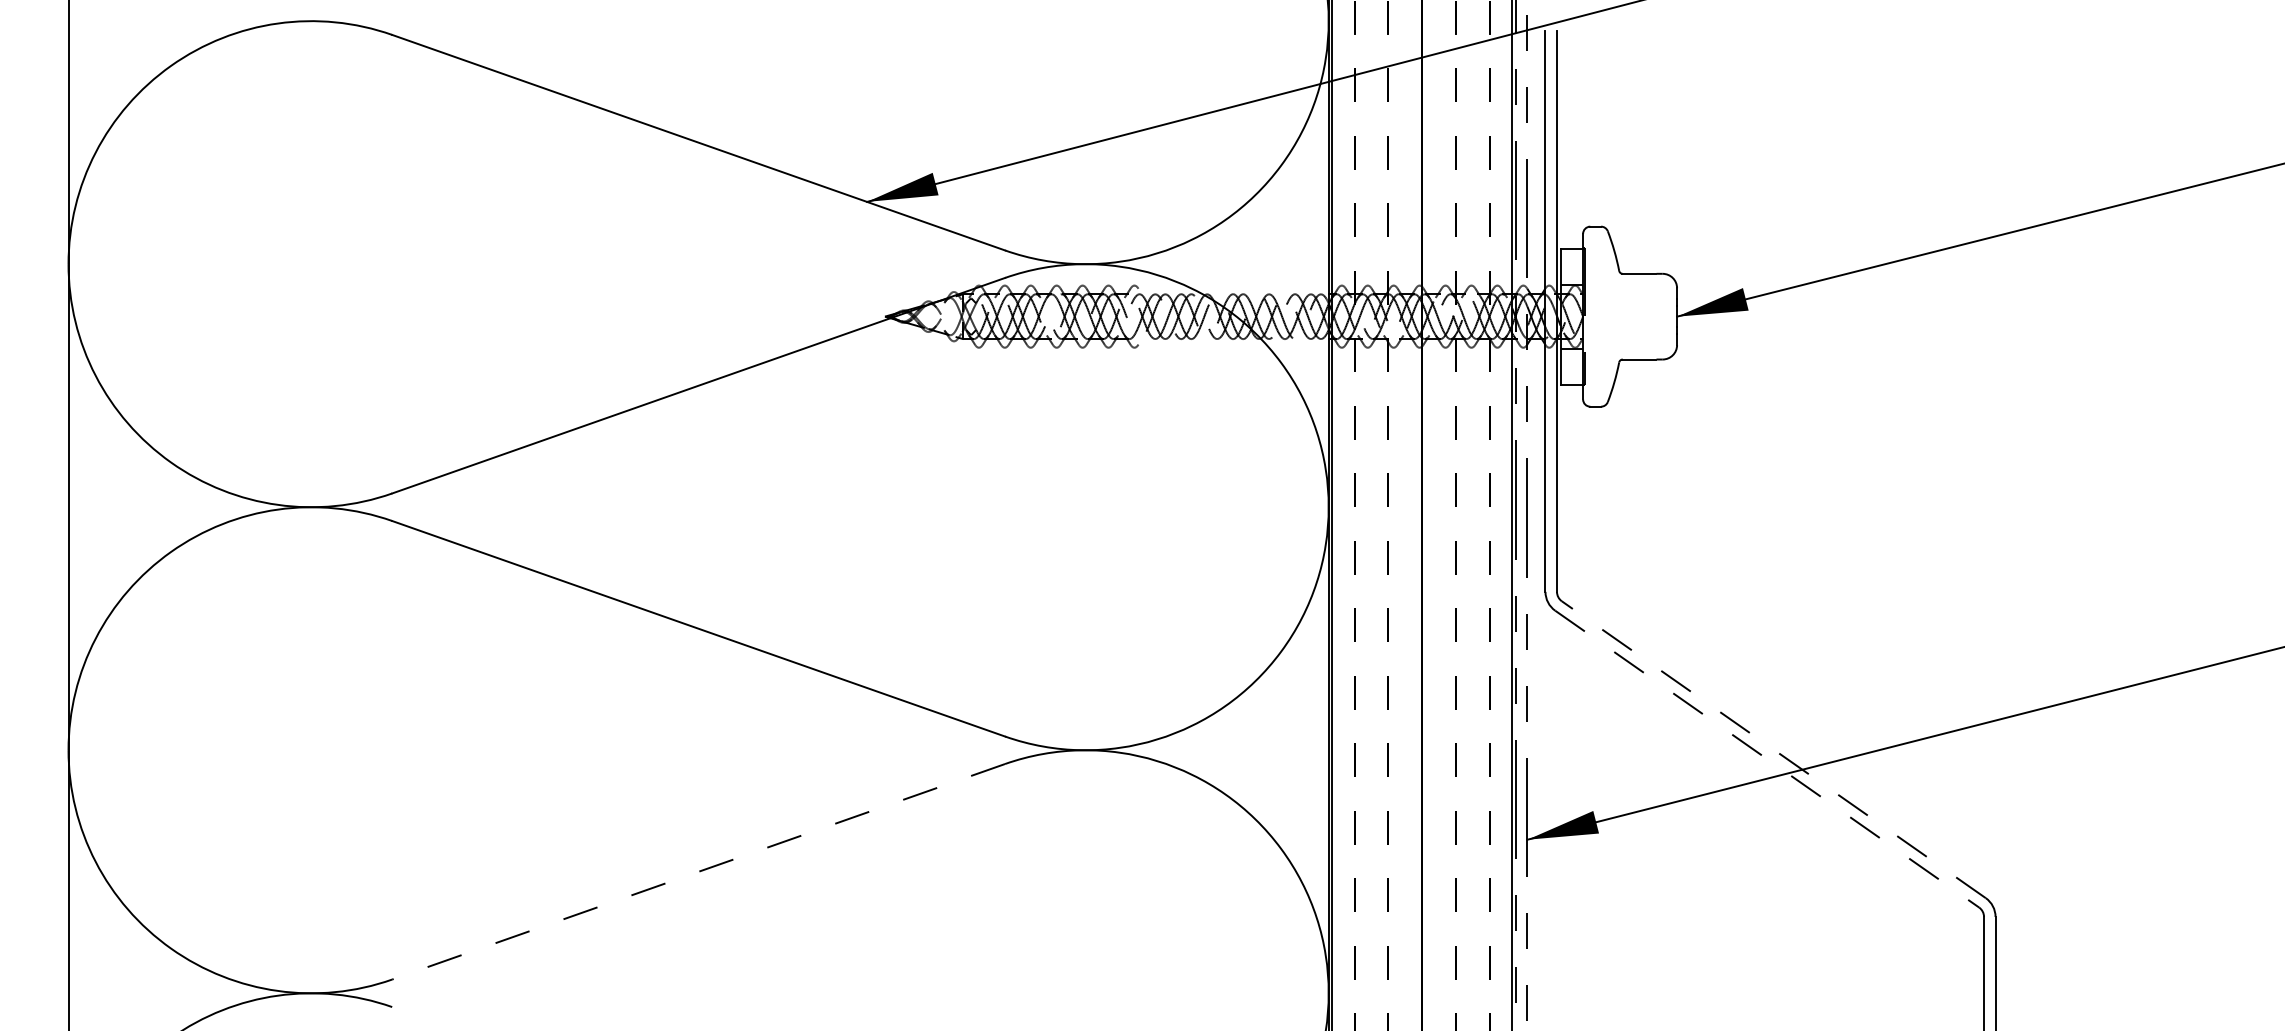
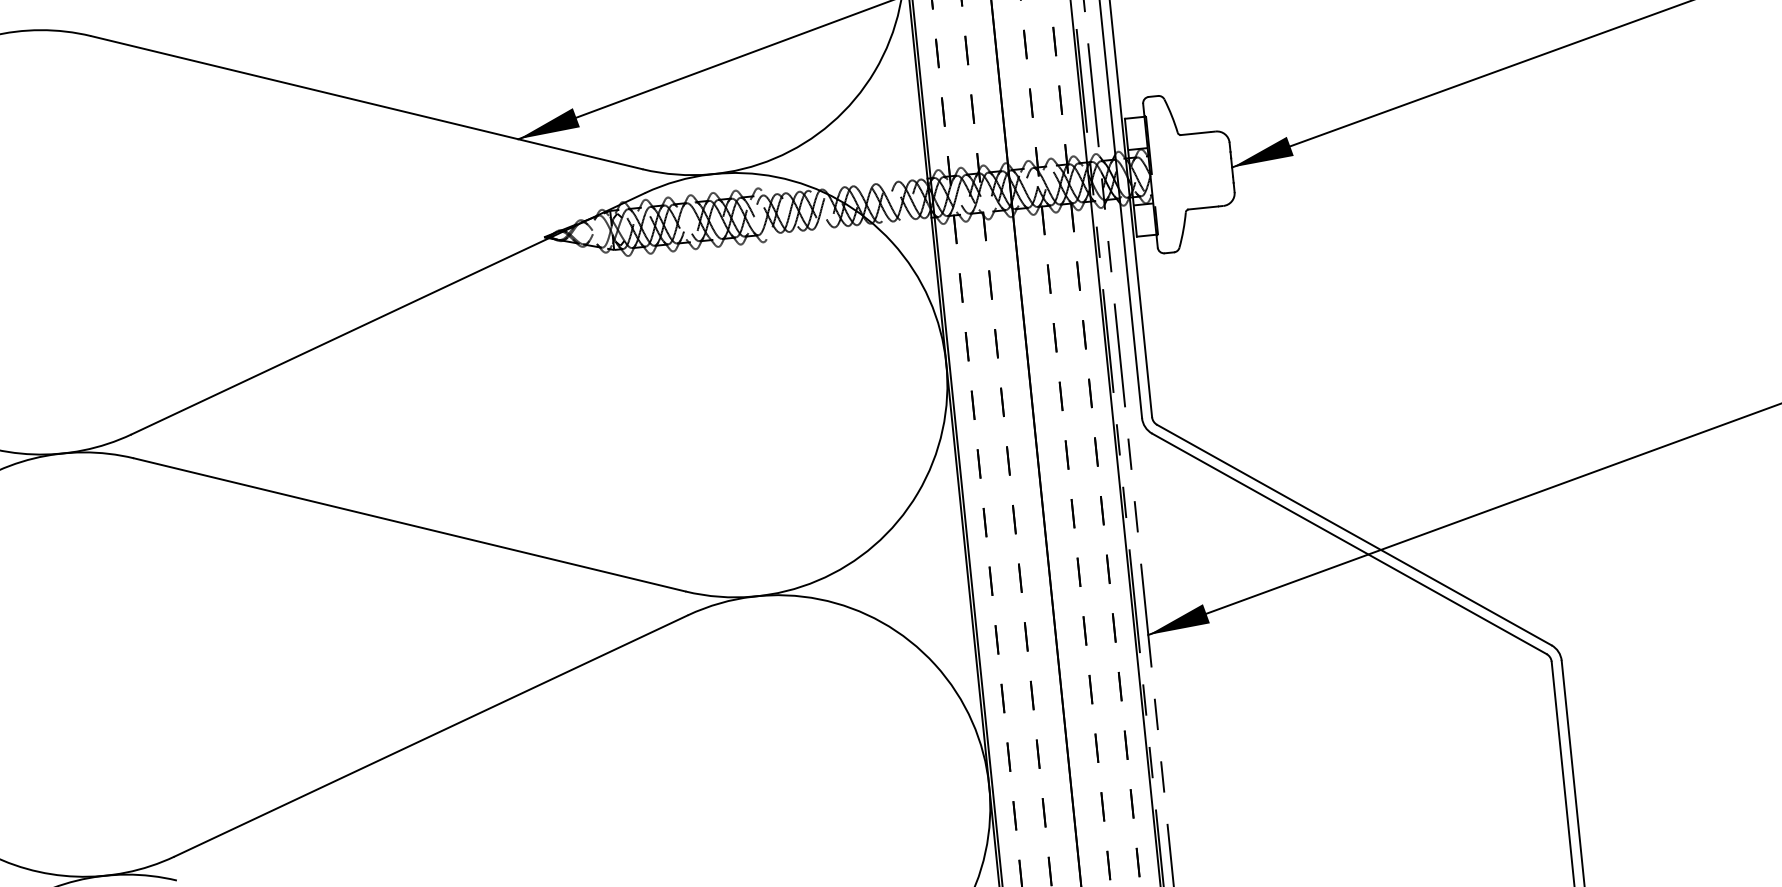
line: (1773, 749) -> (1354, 534), dashed -> solid
line: (1767, 759) -> (1349, 544), dashed -> solid
line: (698, 871) -> (431, 735), dashed -> solid

